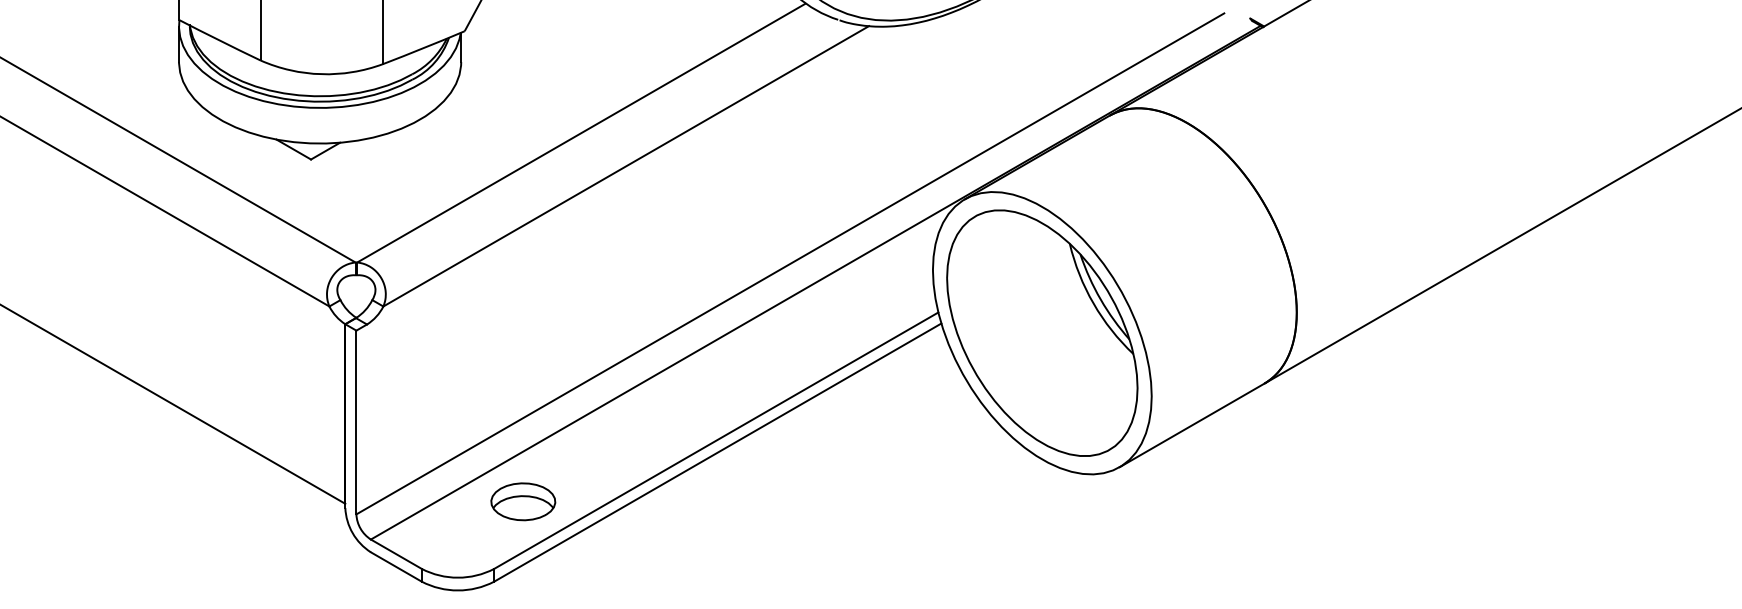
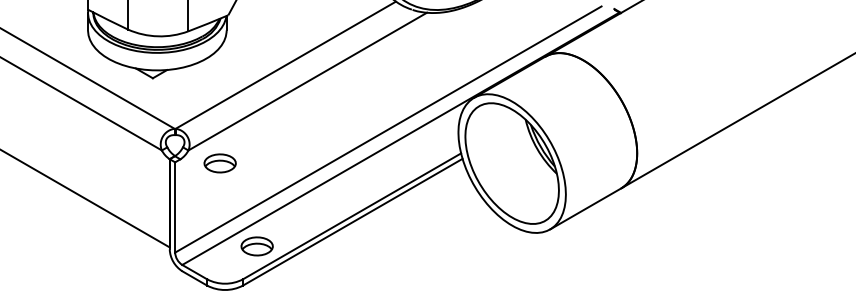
part: (446, 332) -> (219, 163), added

